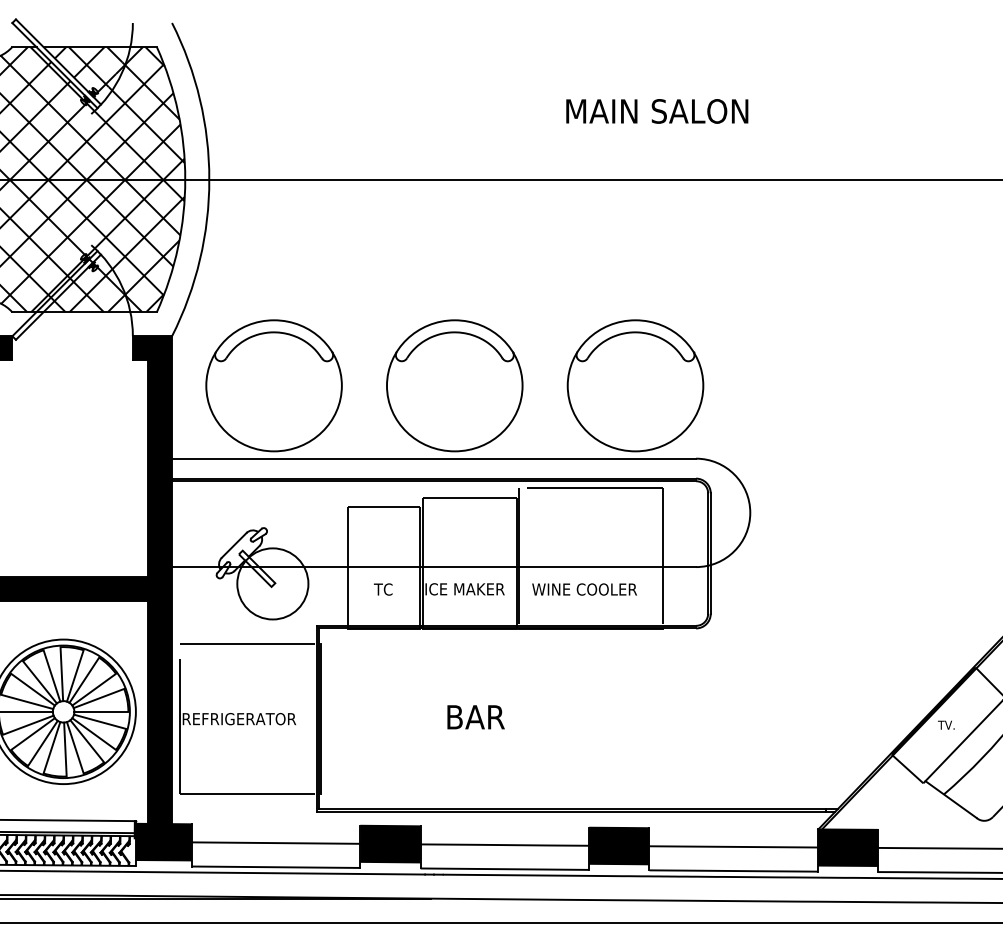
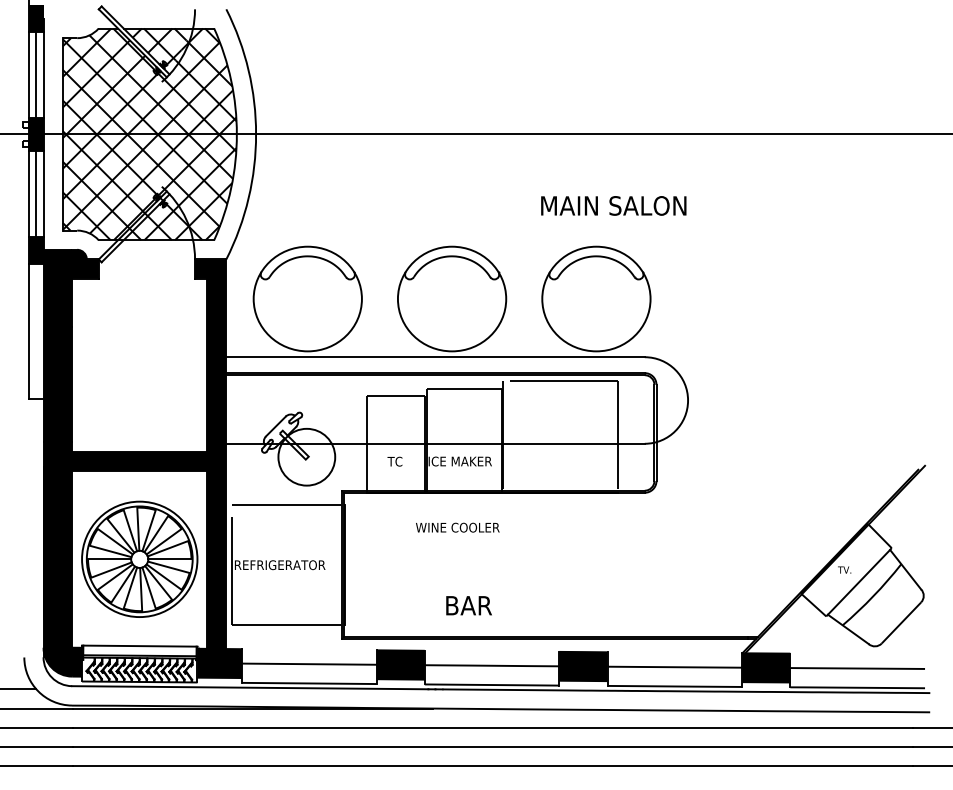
text: (656, 110) -> (613, 205), moved
text: (584, 589) -> (457, 527), moved
text: (475, 717) -> (468, 605), moved

